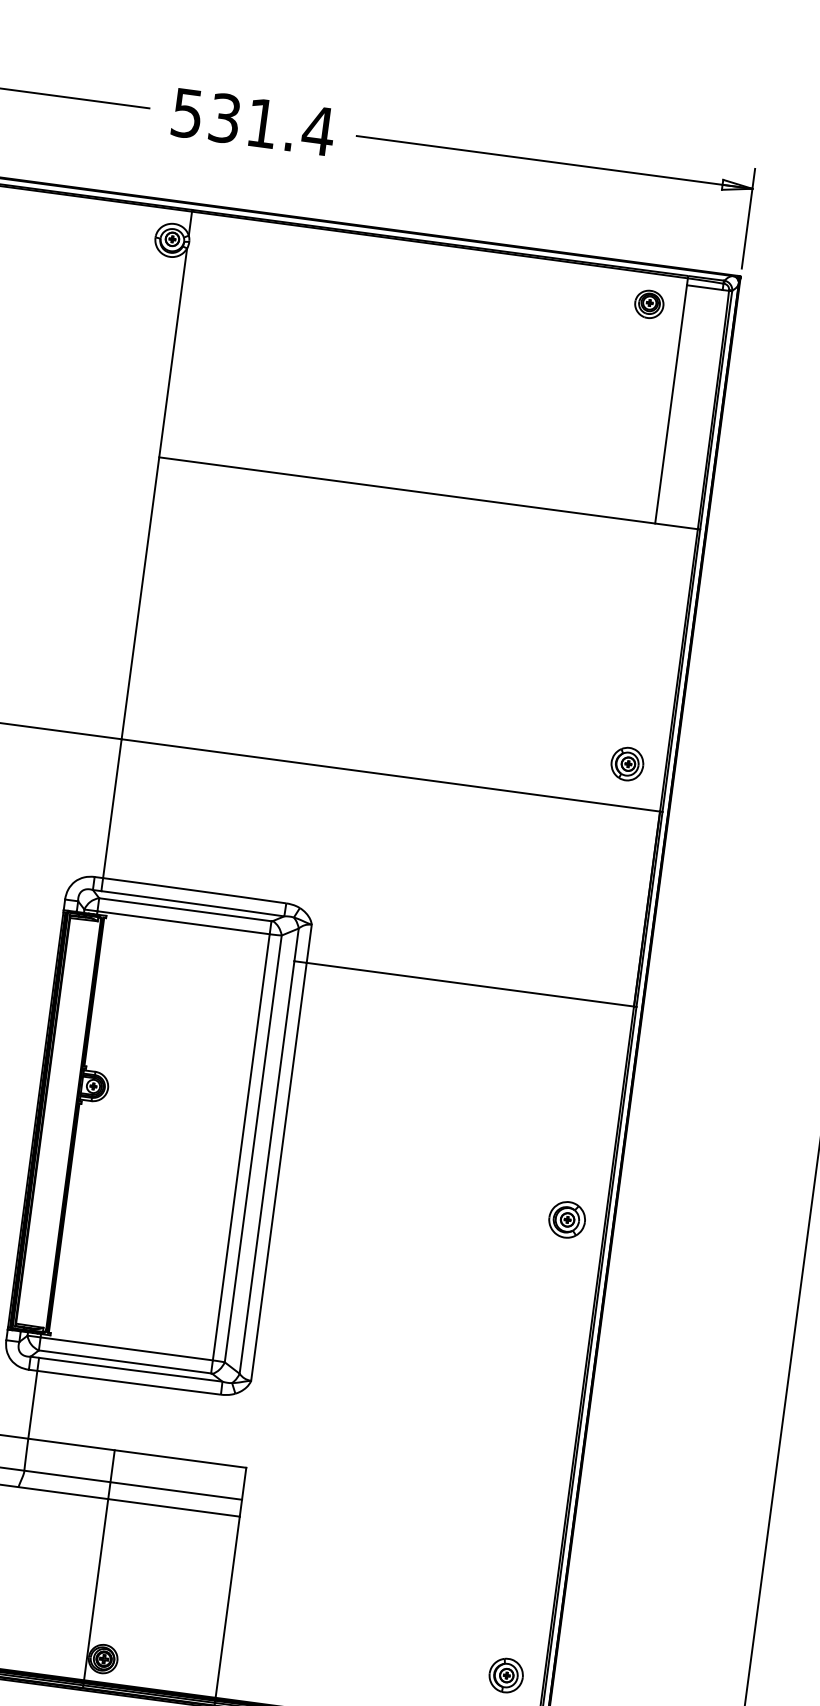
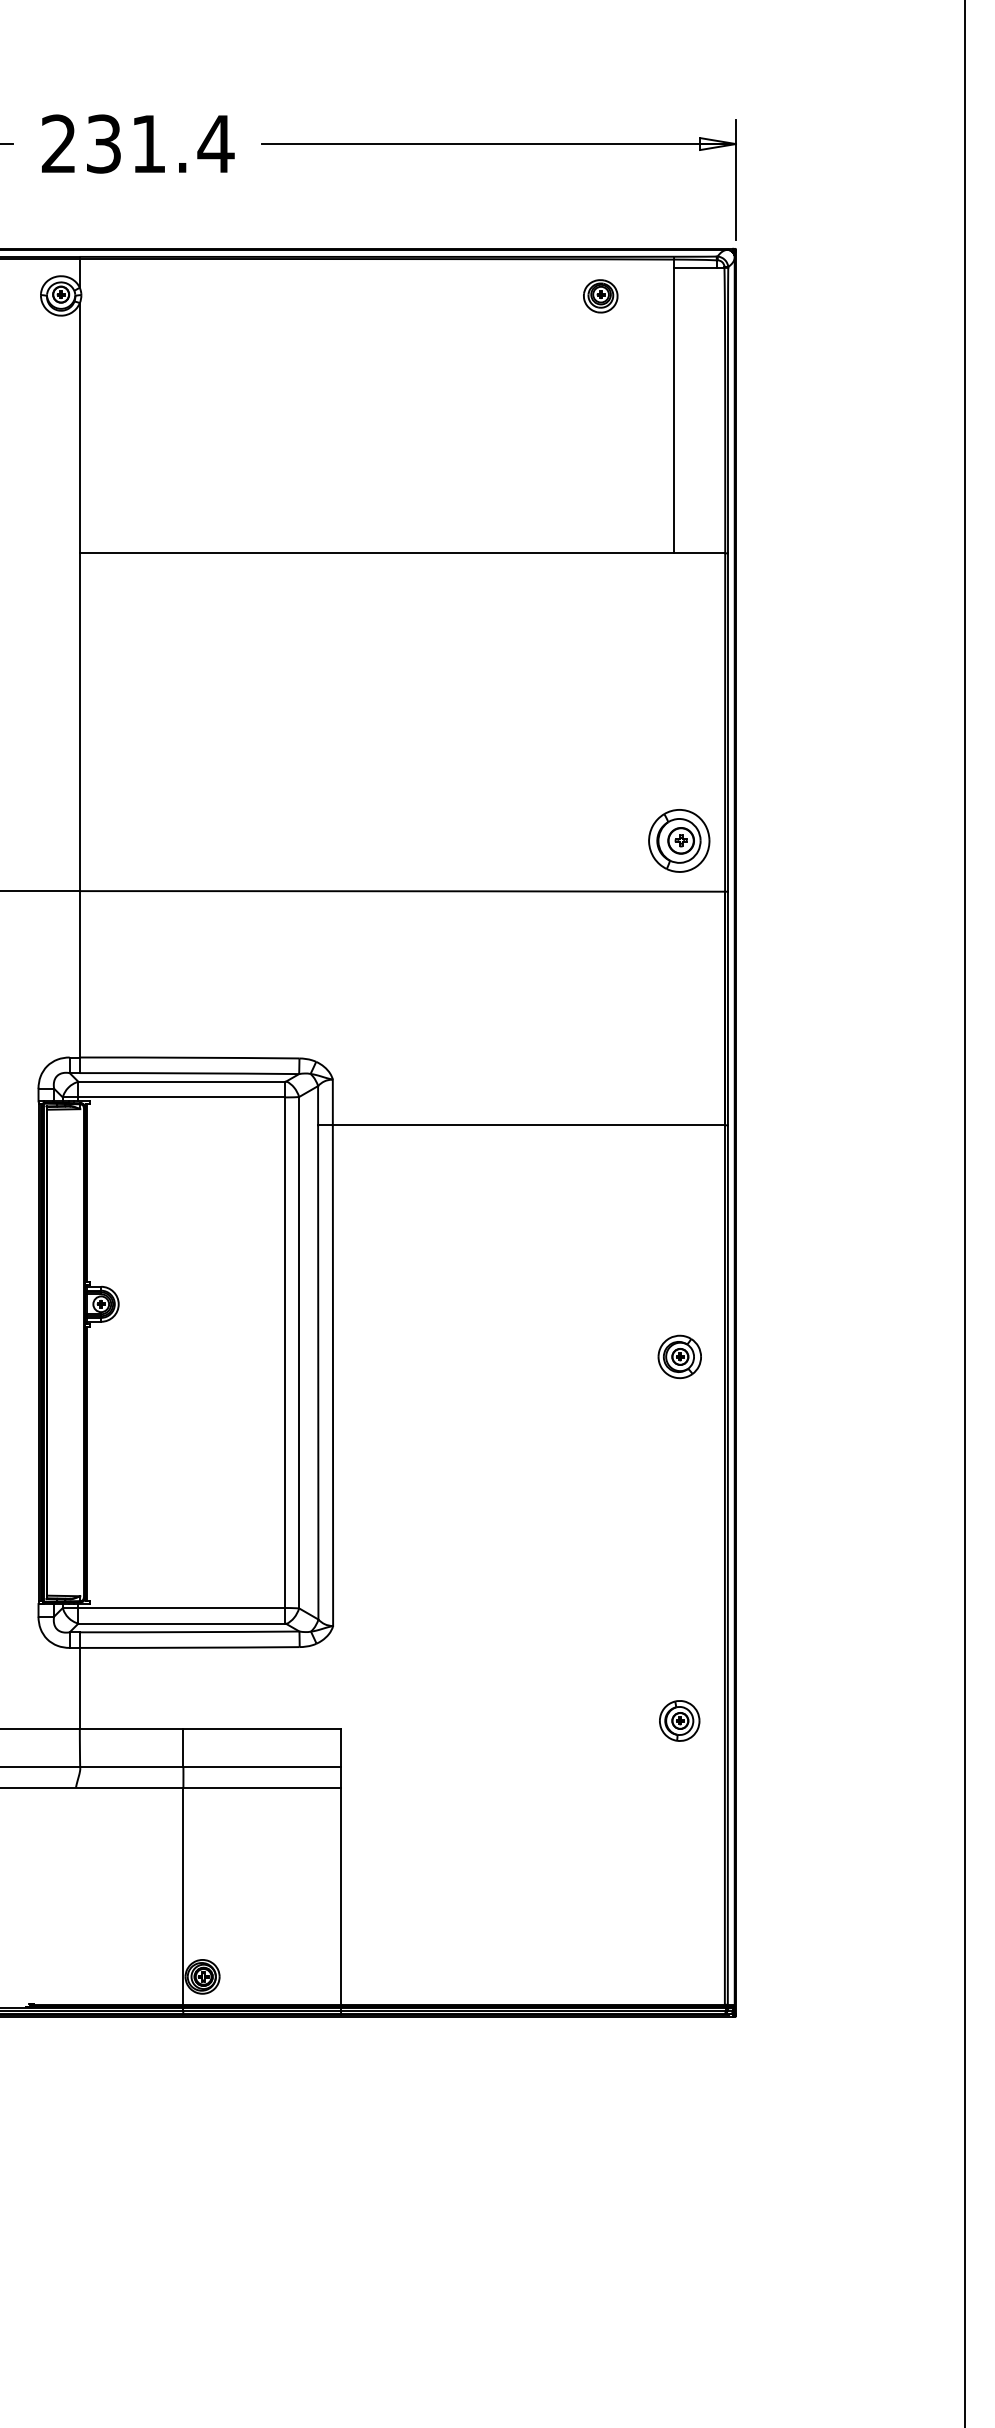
text: (187, 112) -> (58, 143), 531.4 -> 231.4
part: (649, 304) -> (600, 296), moved
part: (626, 763) -> (678, 840), size x1.6
part: (566, 1219) -> (679, 1356), moved
part: (506, 1675) -> (679, 1720), moved

